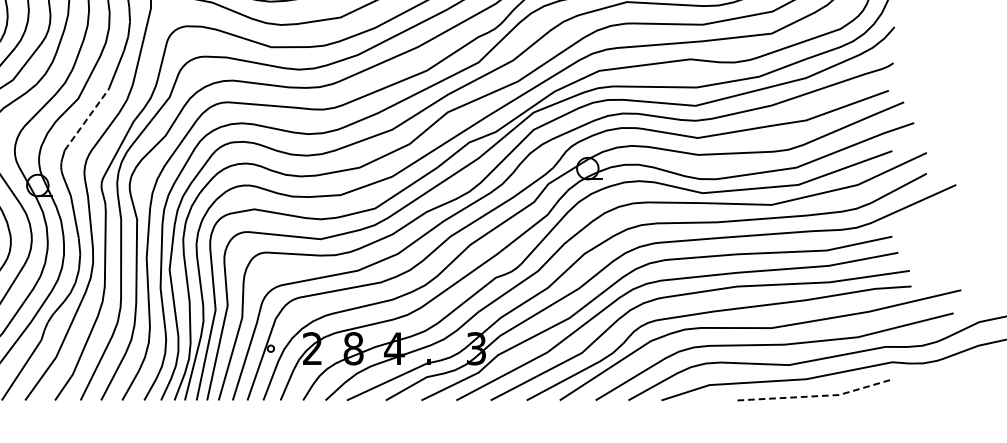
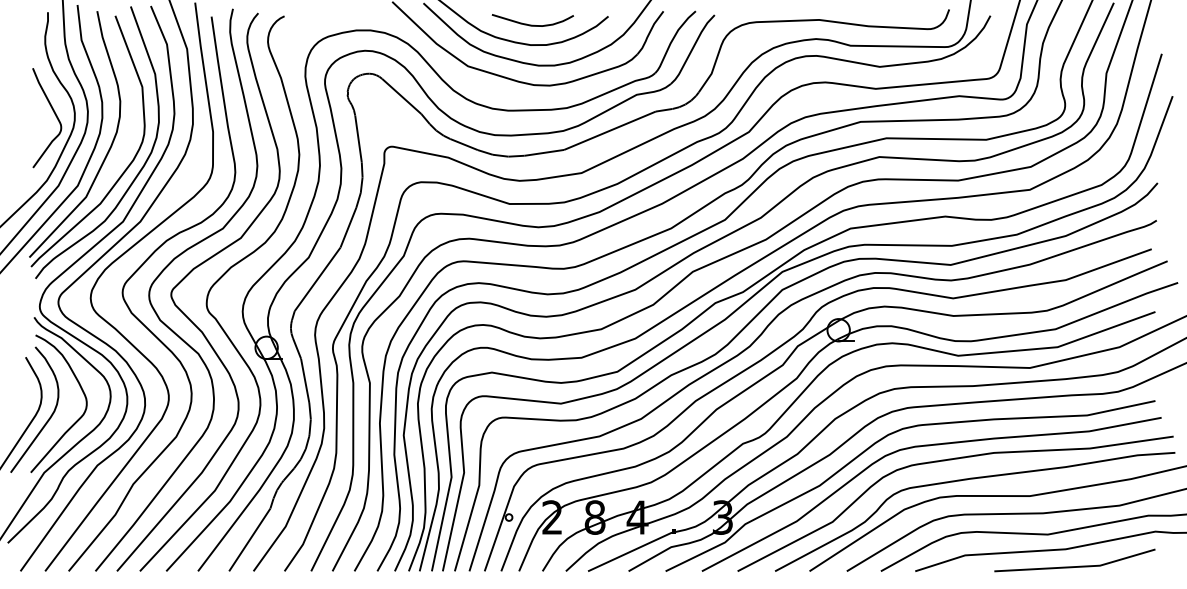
line: (86, 118) -> (317, 278), dashed -> solid
line: (817, 395) -> (1077, 566), dashed -> solid

